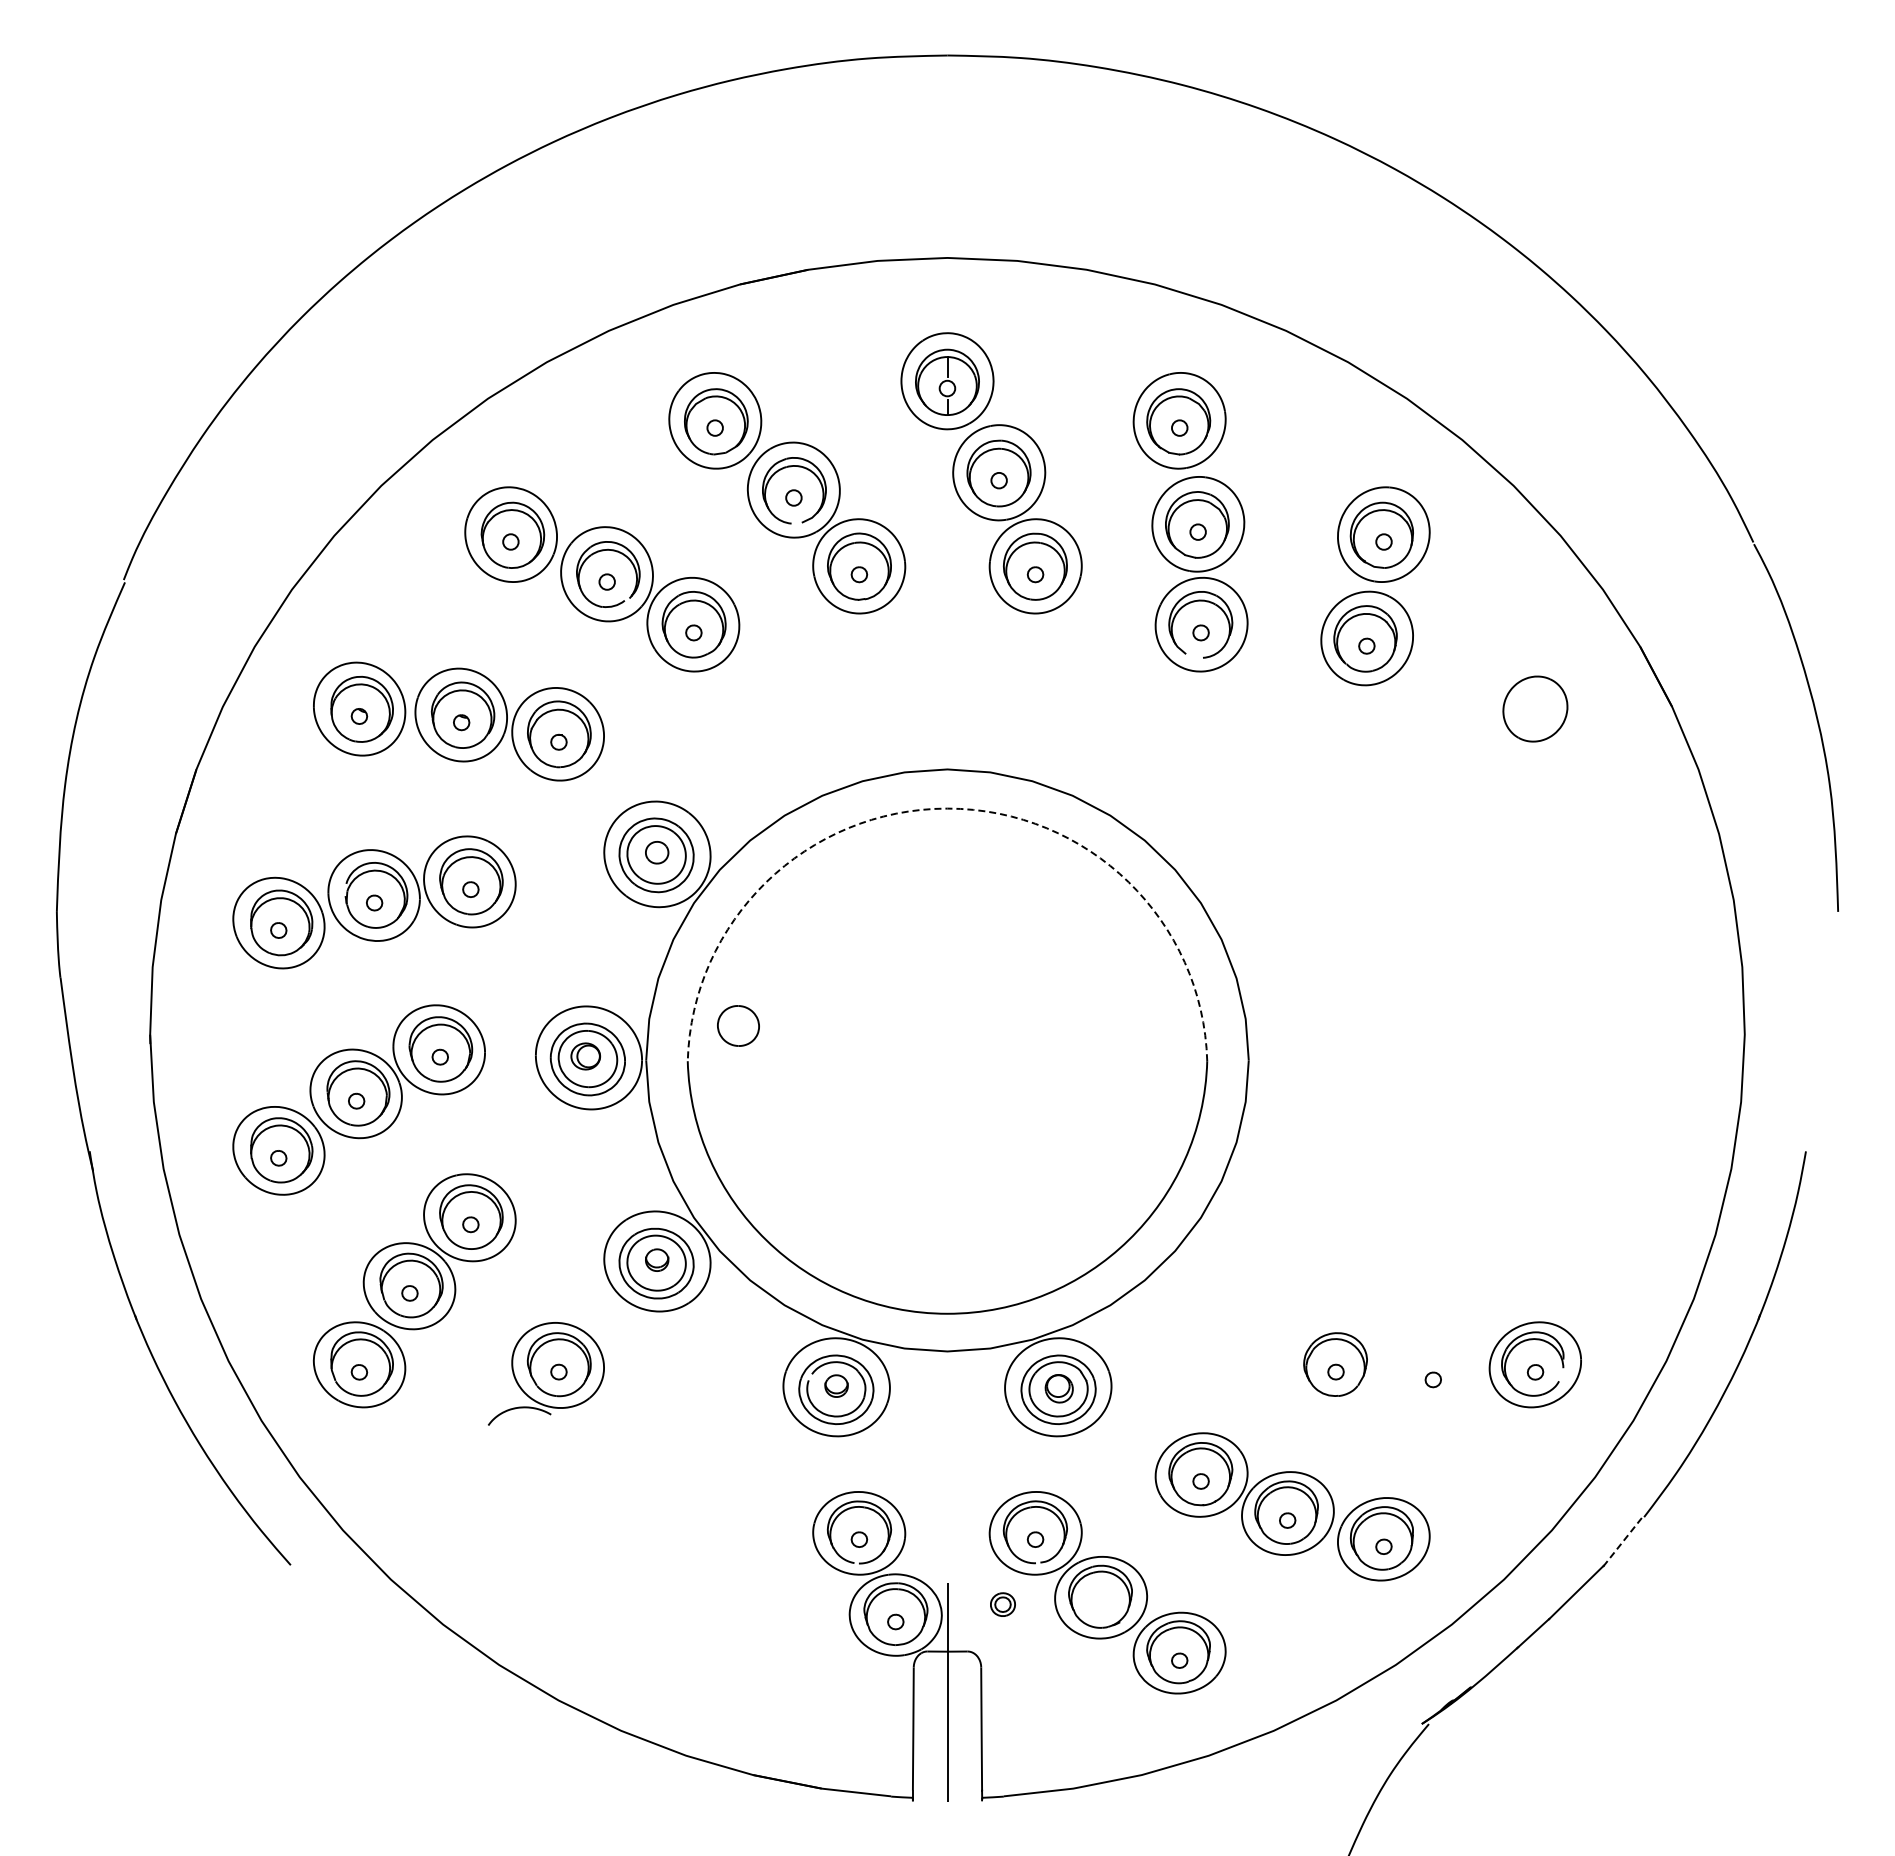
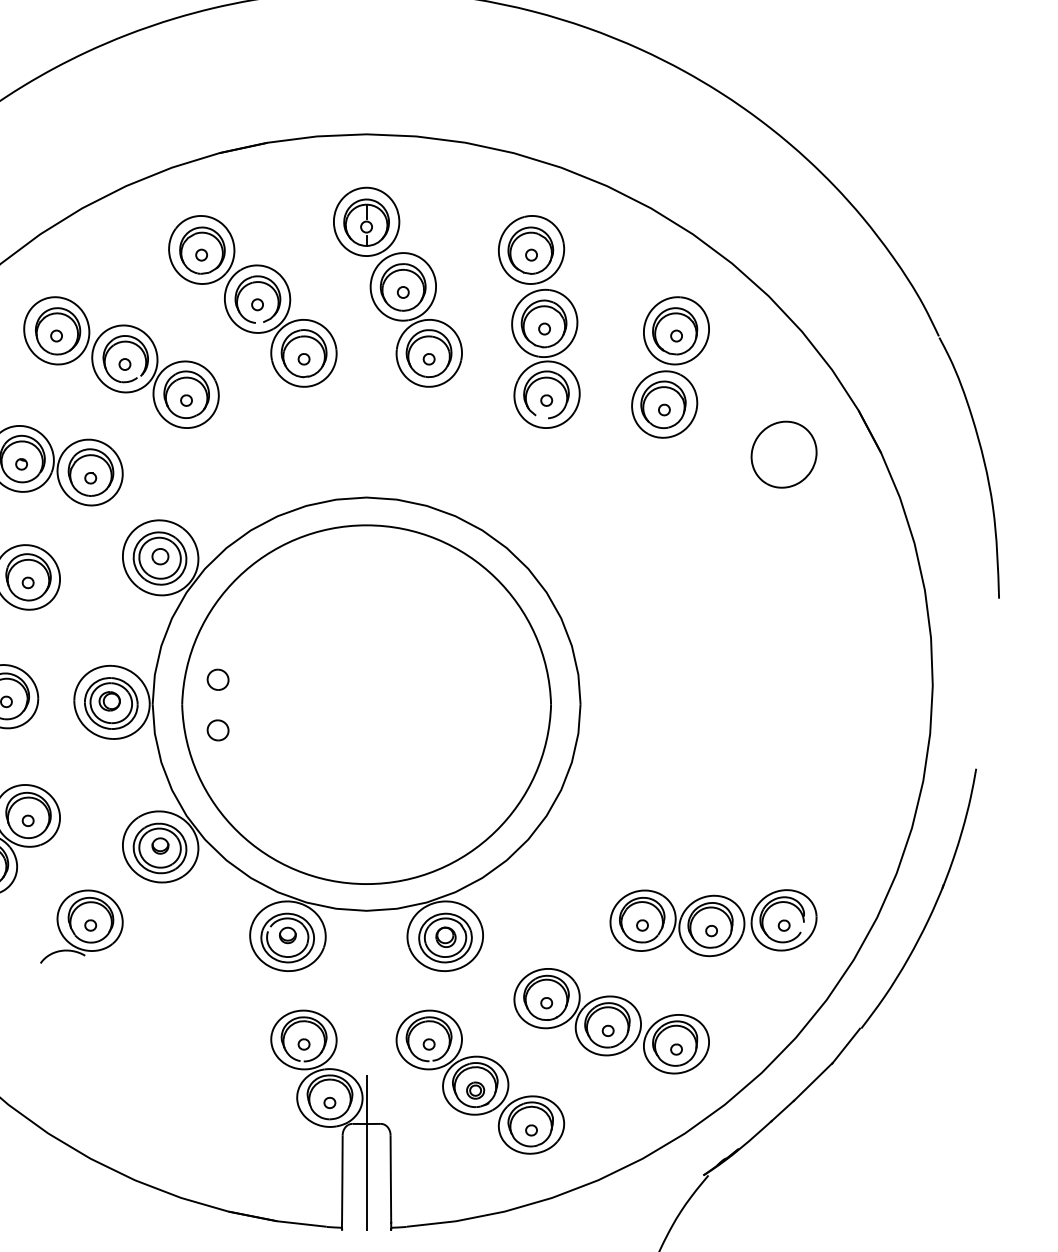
part: (1535, 708) -> (784, 454), size x1.43
arc: (947, 808) -> (366, 525), dashed -> solid
part: (737, 1026) -> (217, 680), size x0.71
part: (737, 1097) -> (217, 730), added
part: (1385, 1369) -> (677, 923), added
line: (1623, 1541) -> (846, 1045), dashed -> solid
part: (1002, 1604) -> (475, 1090), moved

